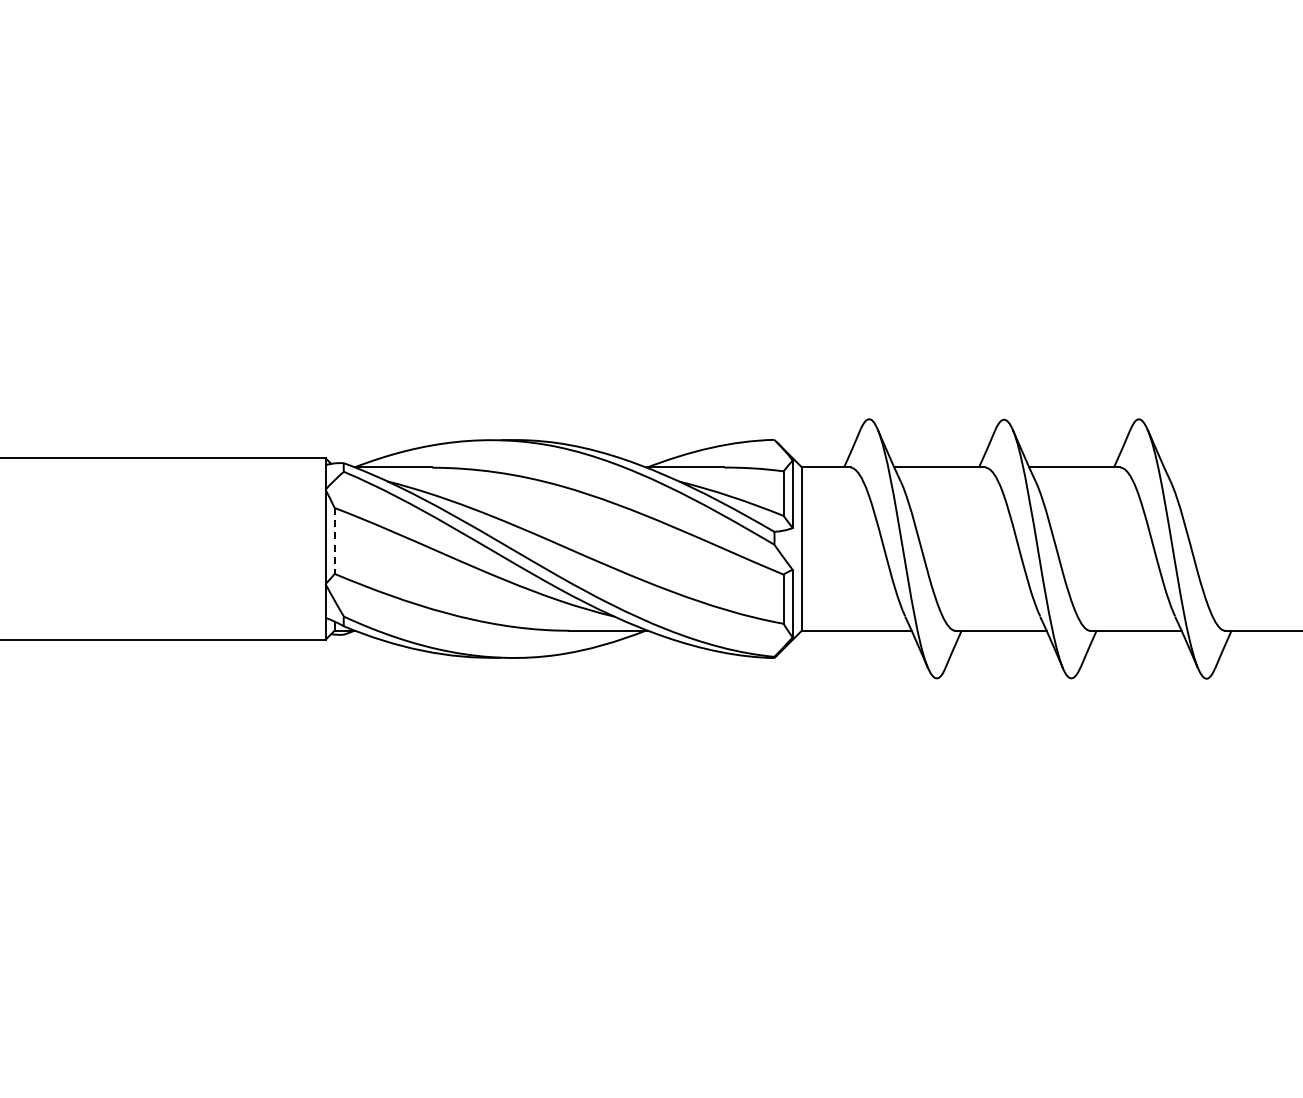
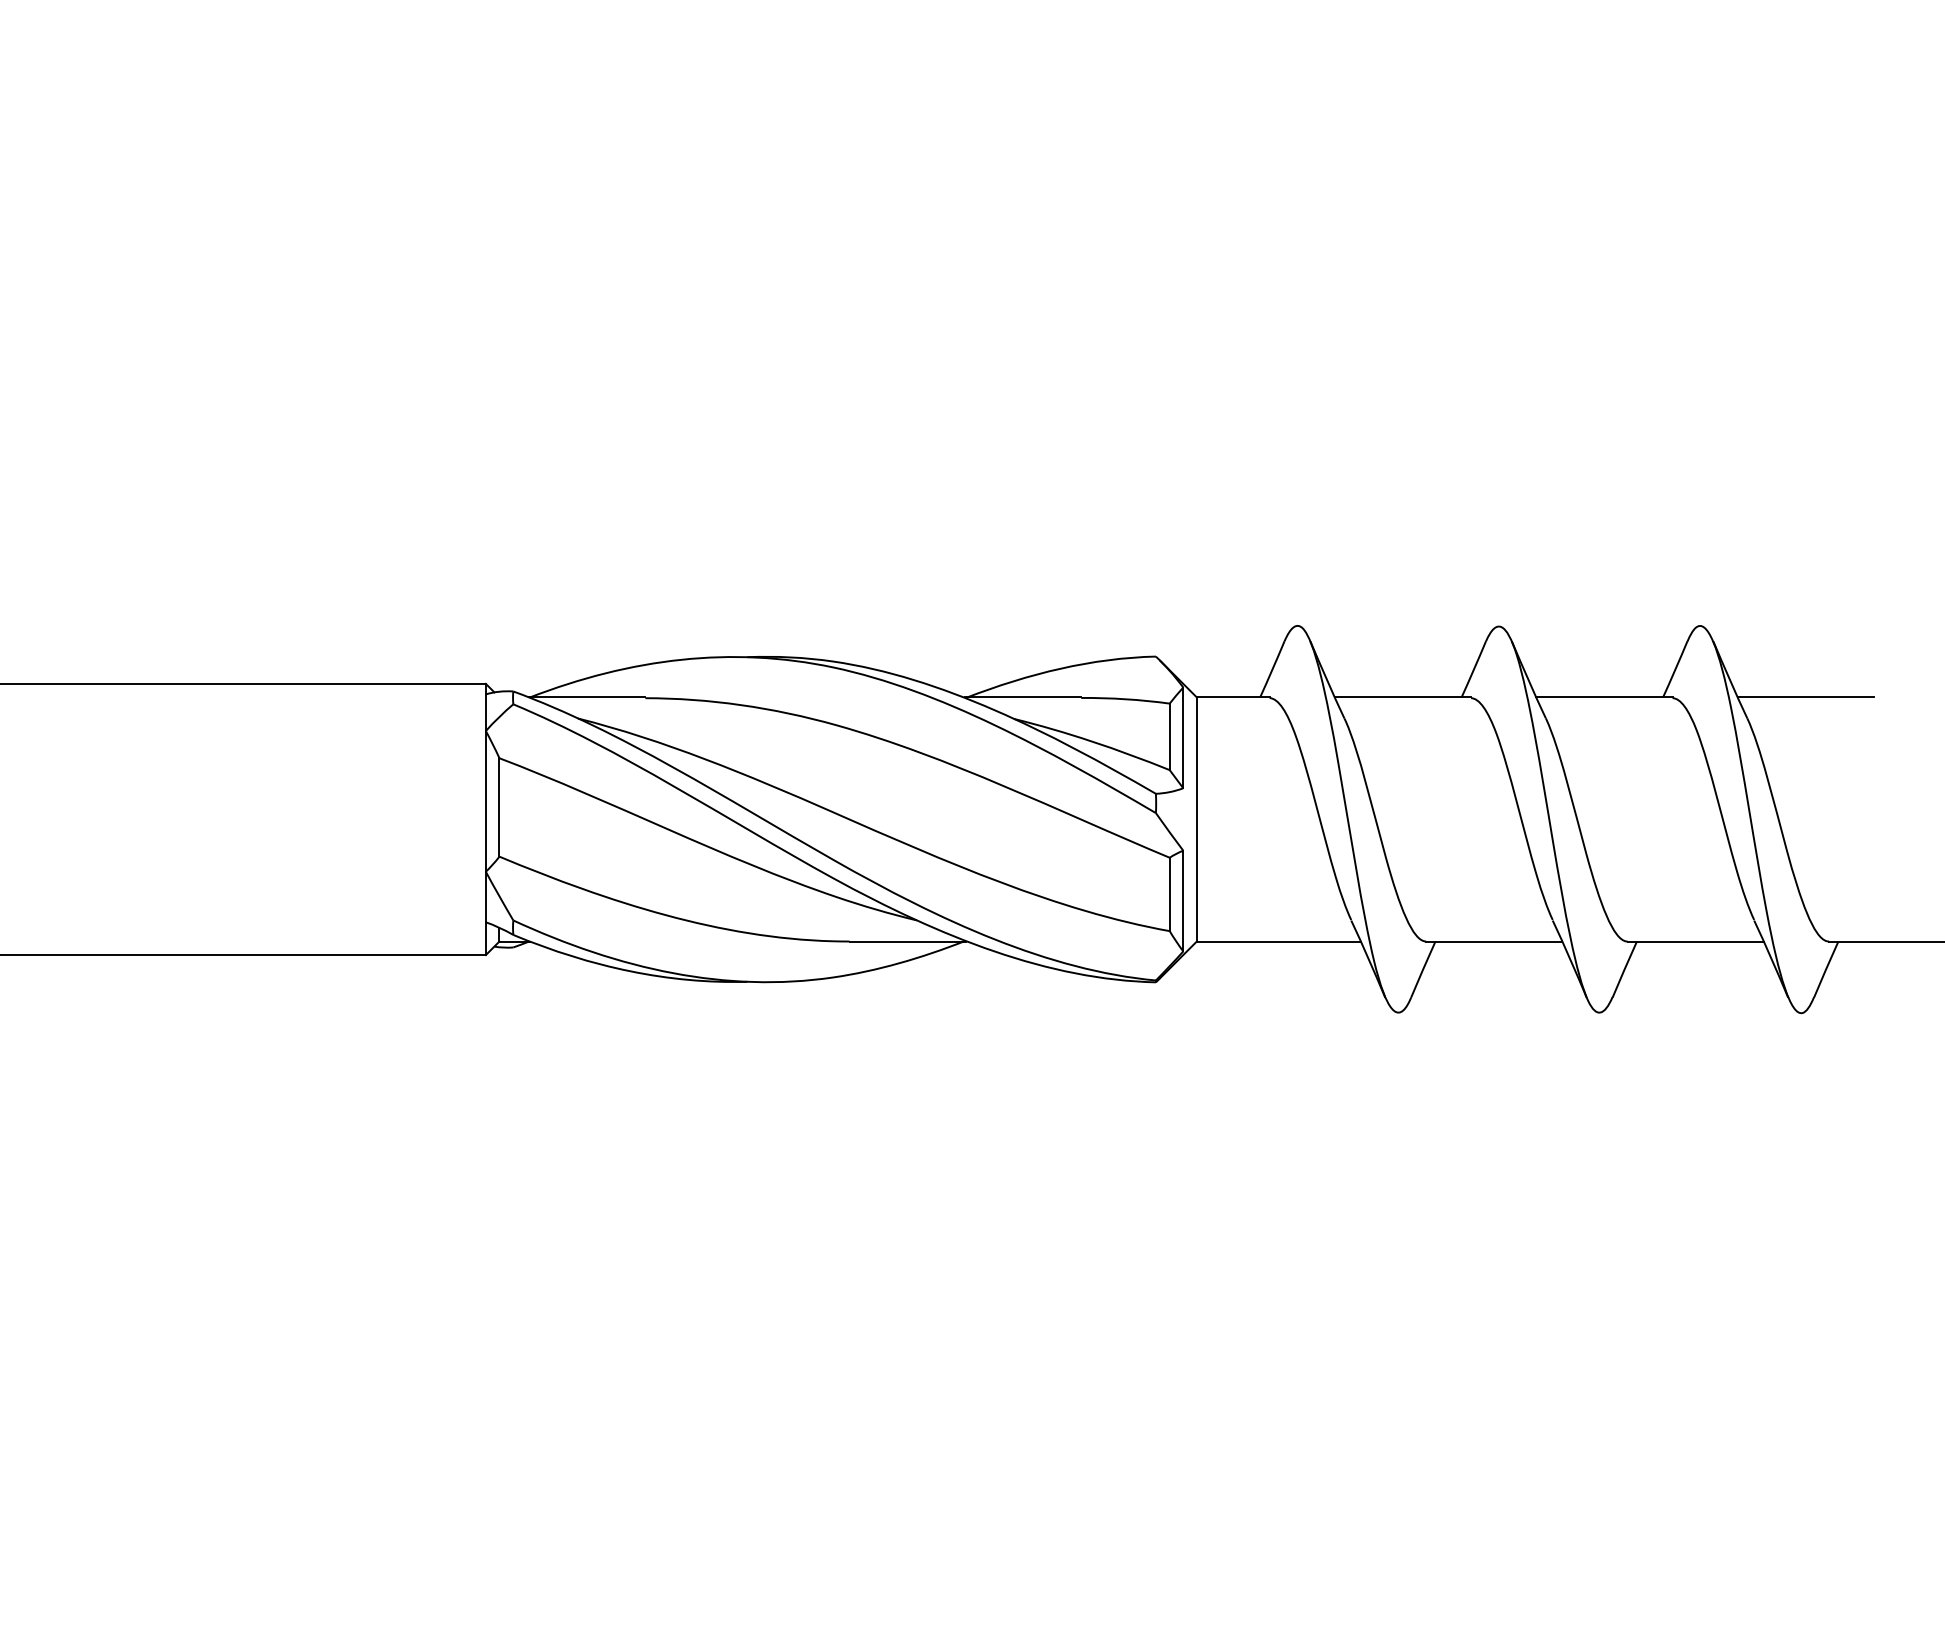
line: (1209, 467) -> (1805, 697), added
line: (334, 540) -> (499, 806), dashed -> solid

